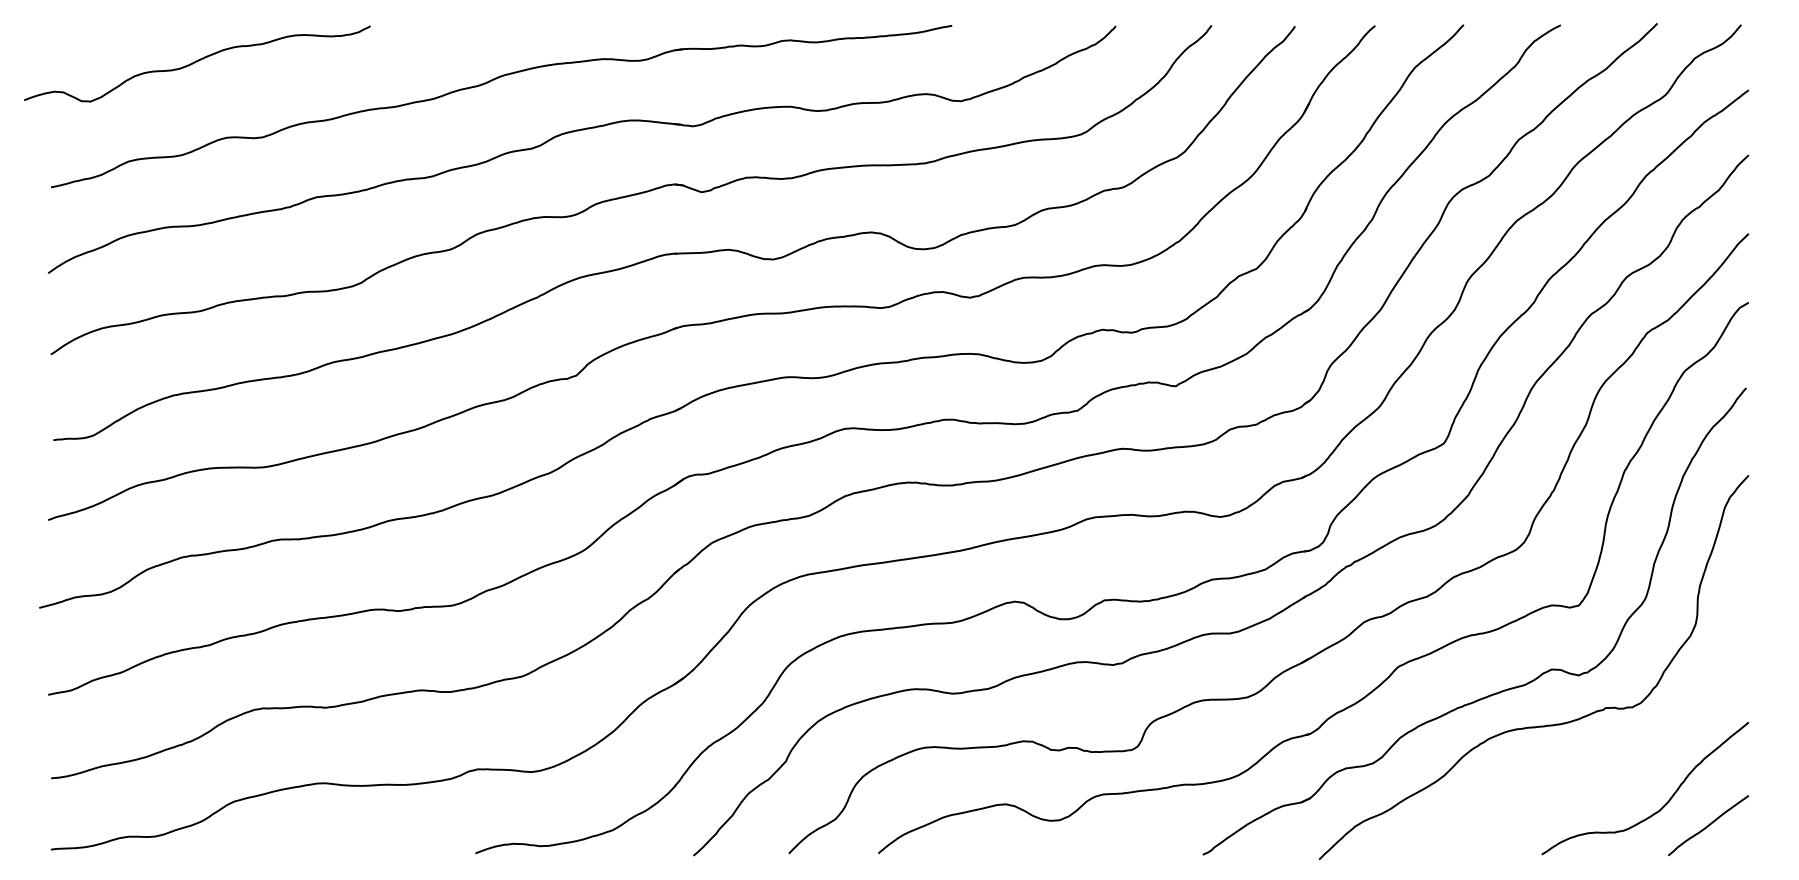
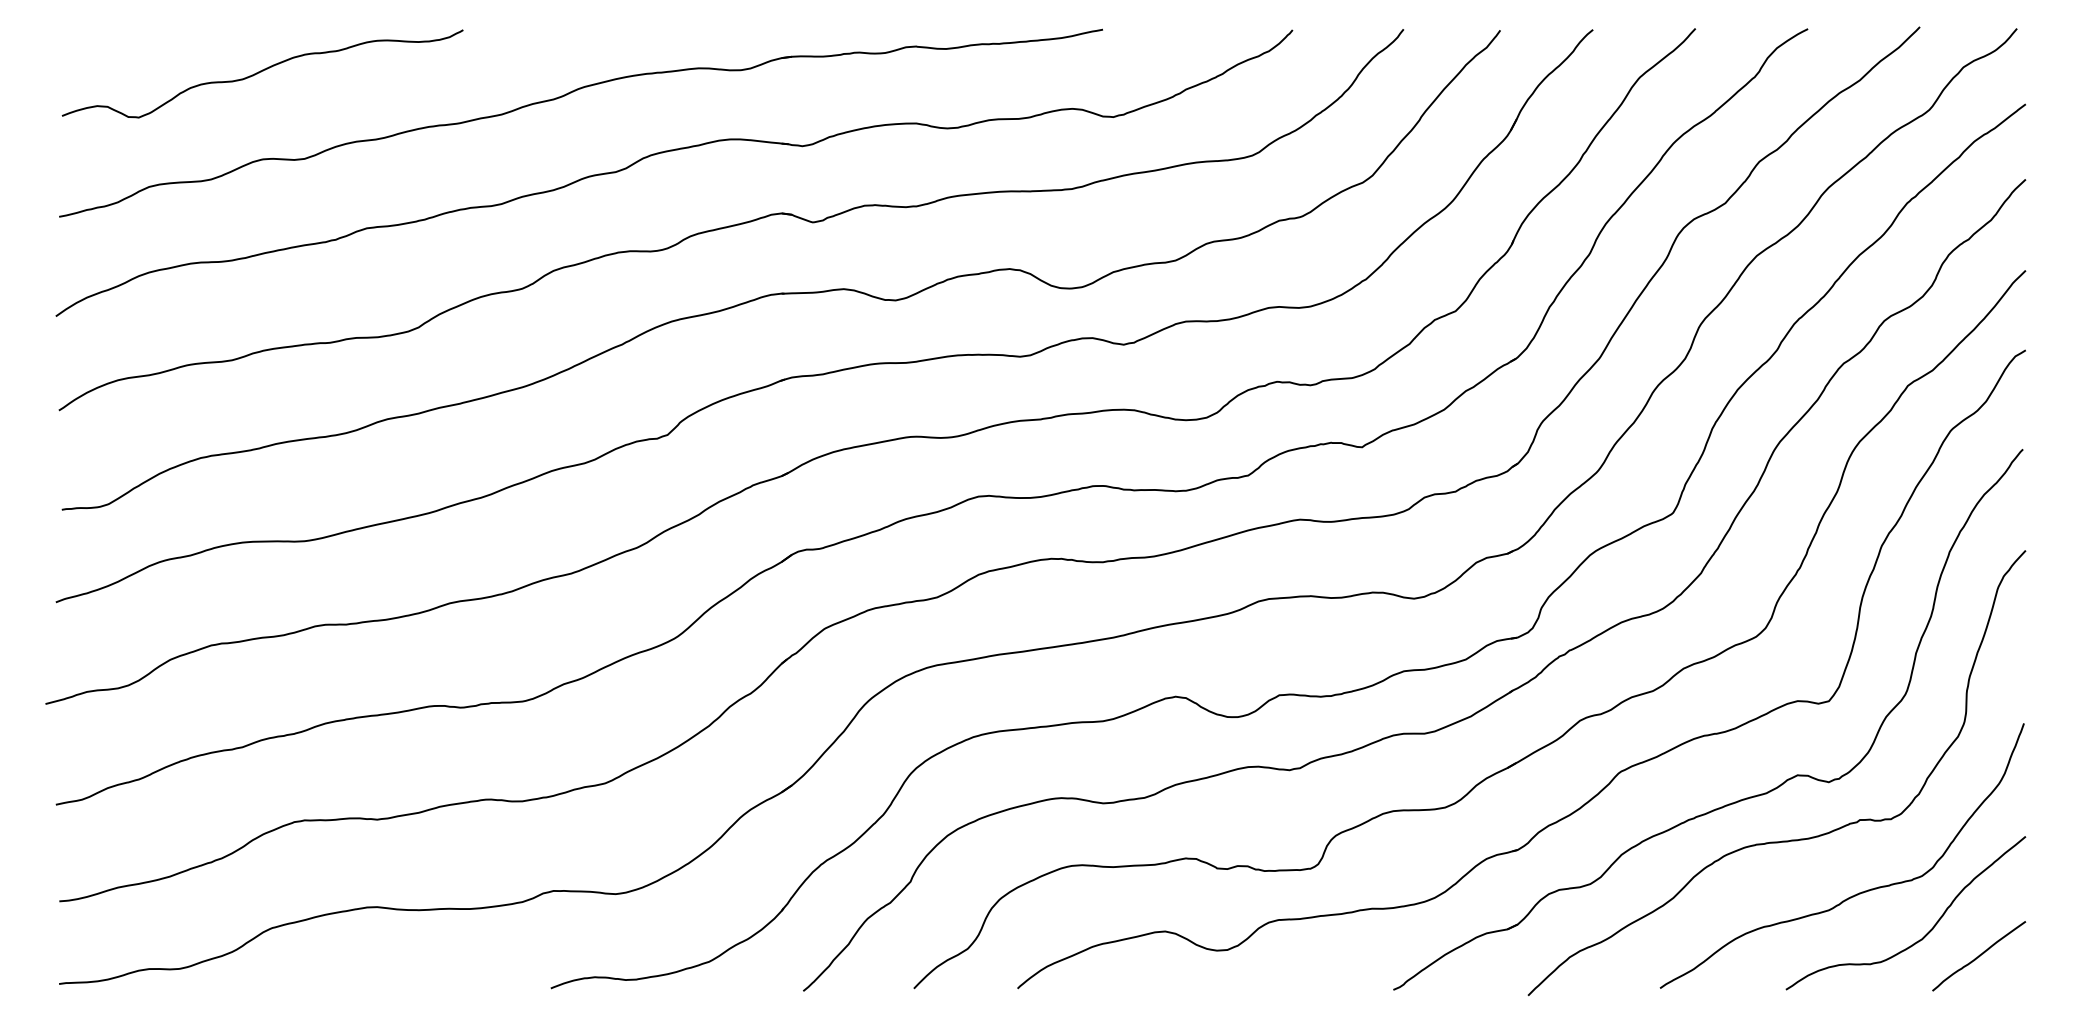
curve: (196, 62) -> (261, 72), moved
curve: (1600, 772) -> (1854, 894), added

